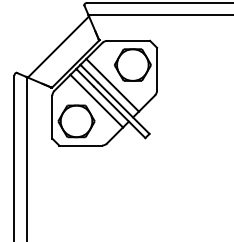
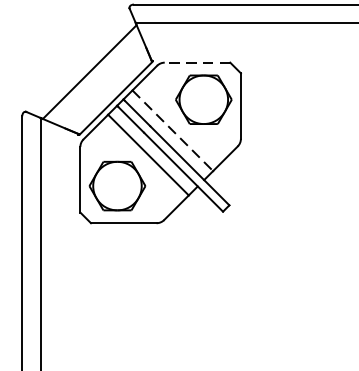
line: (128, 40) -> (197, 62), solid -> dashed
line: (112, 85) -> (172, 131), solid -> dashed

